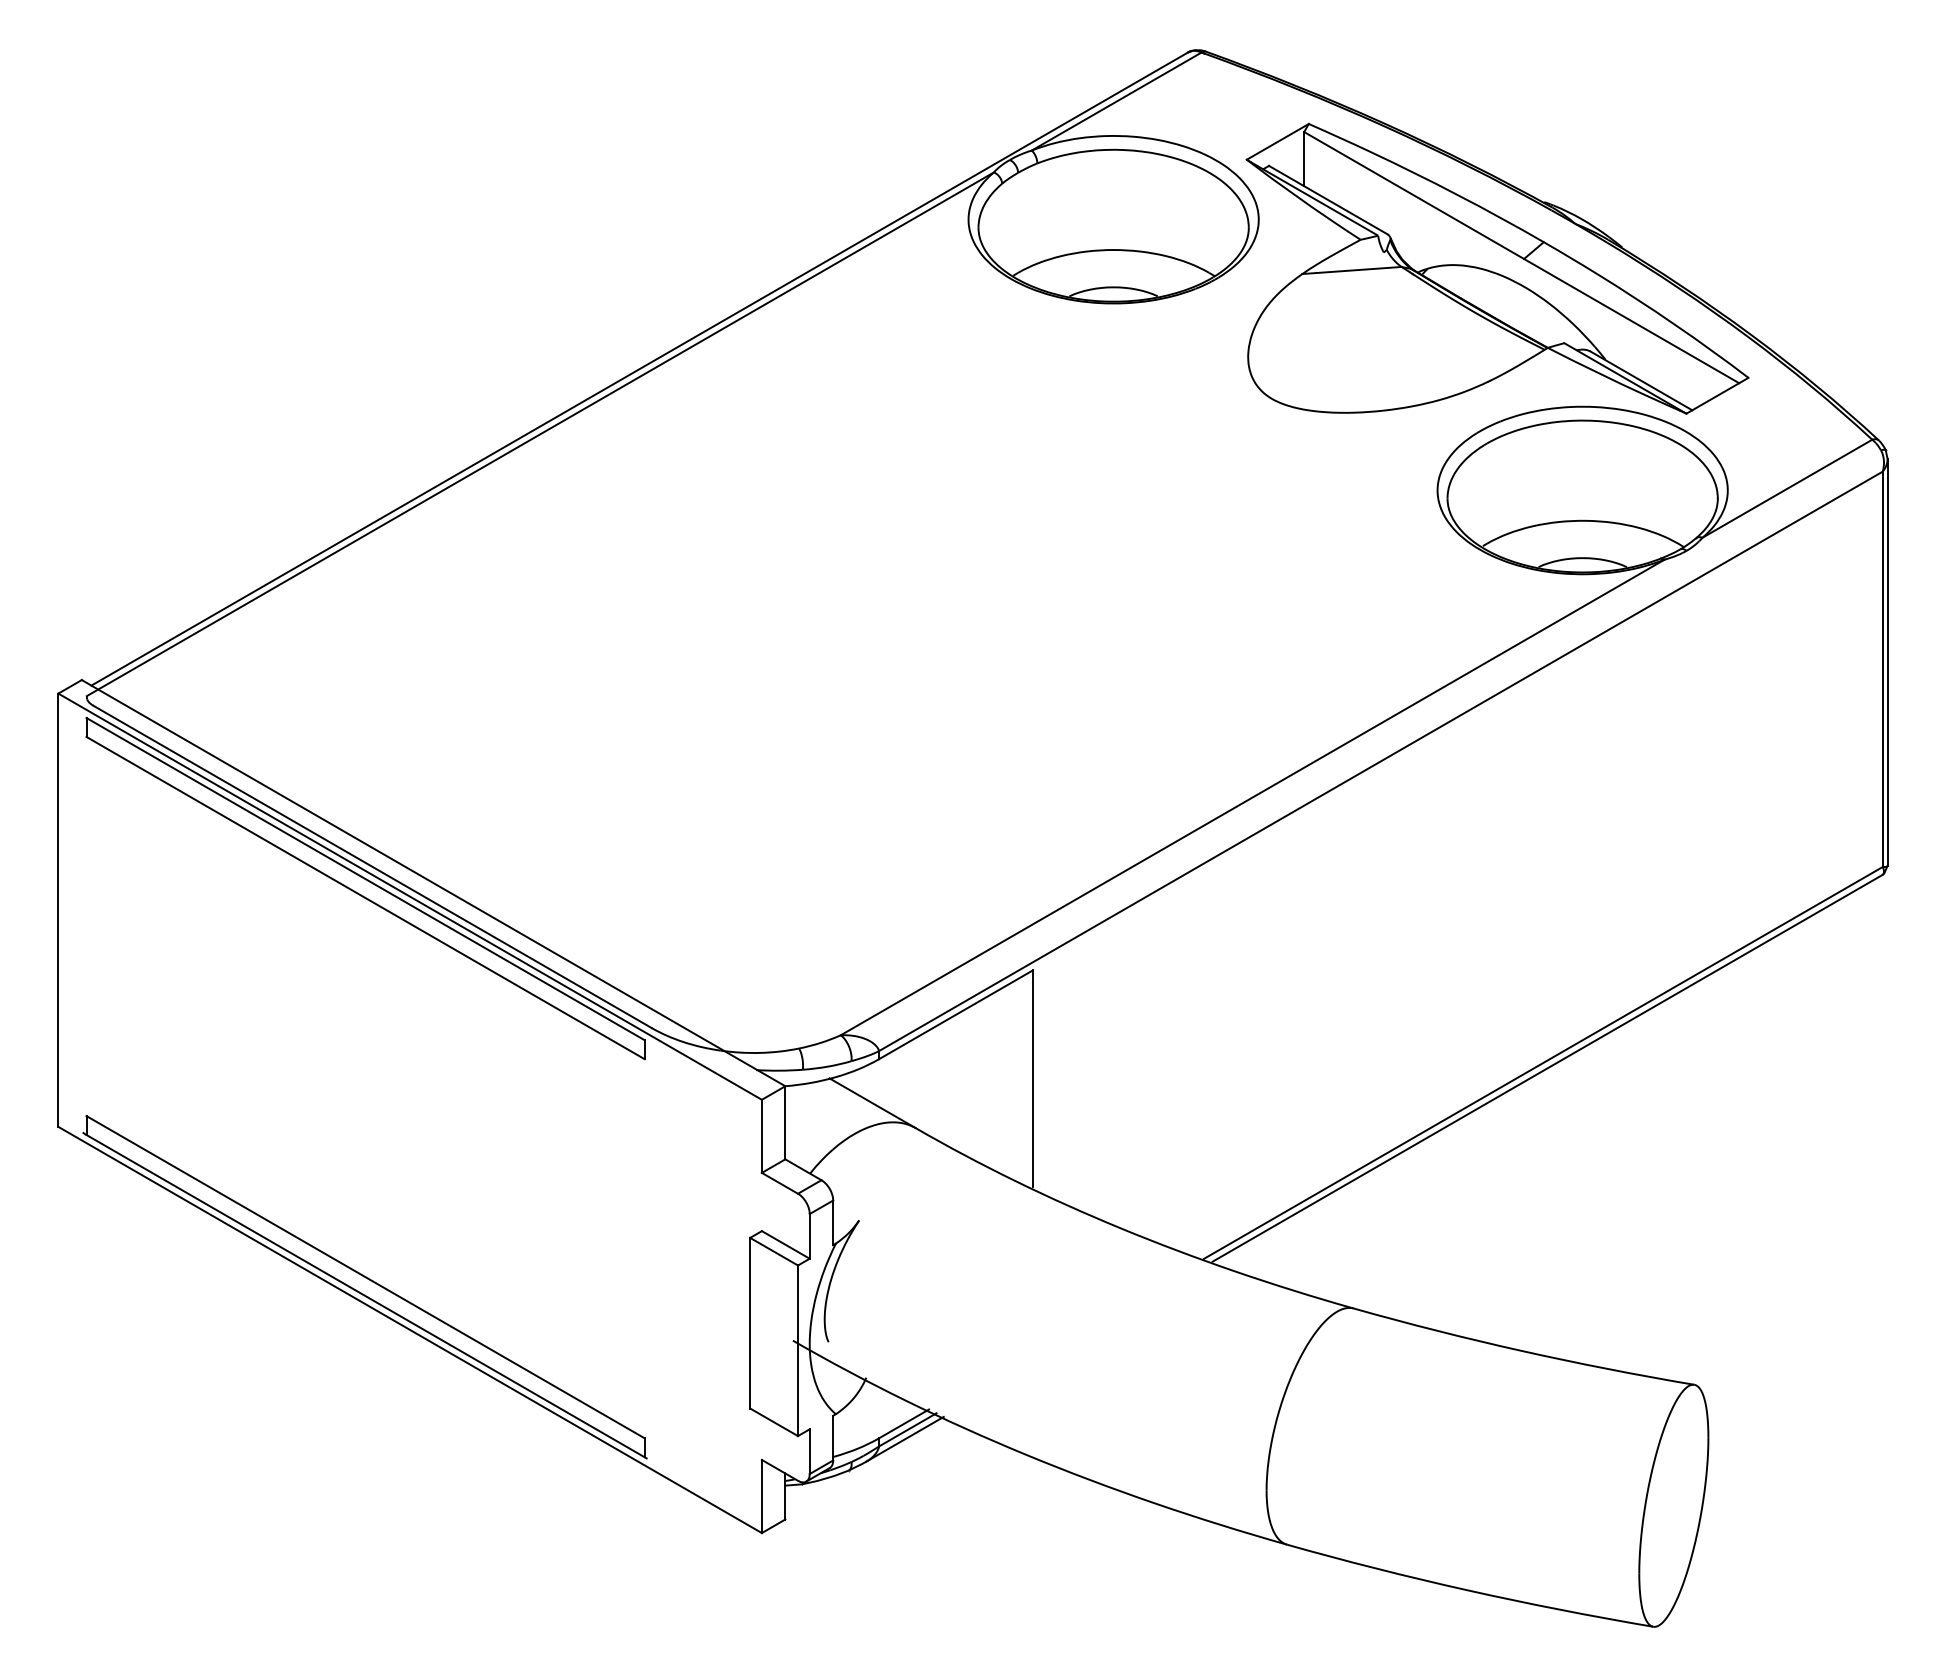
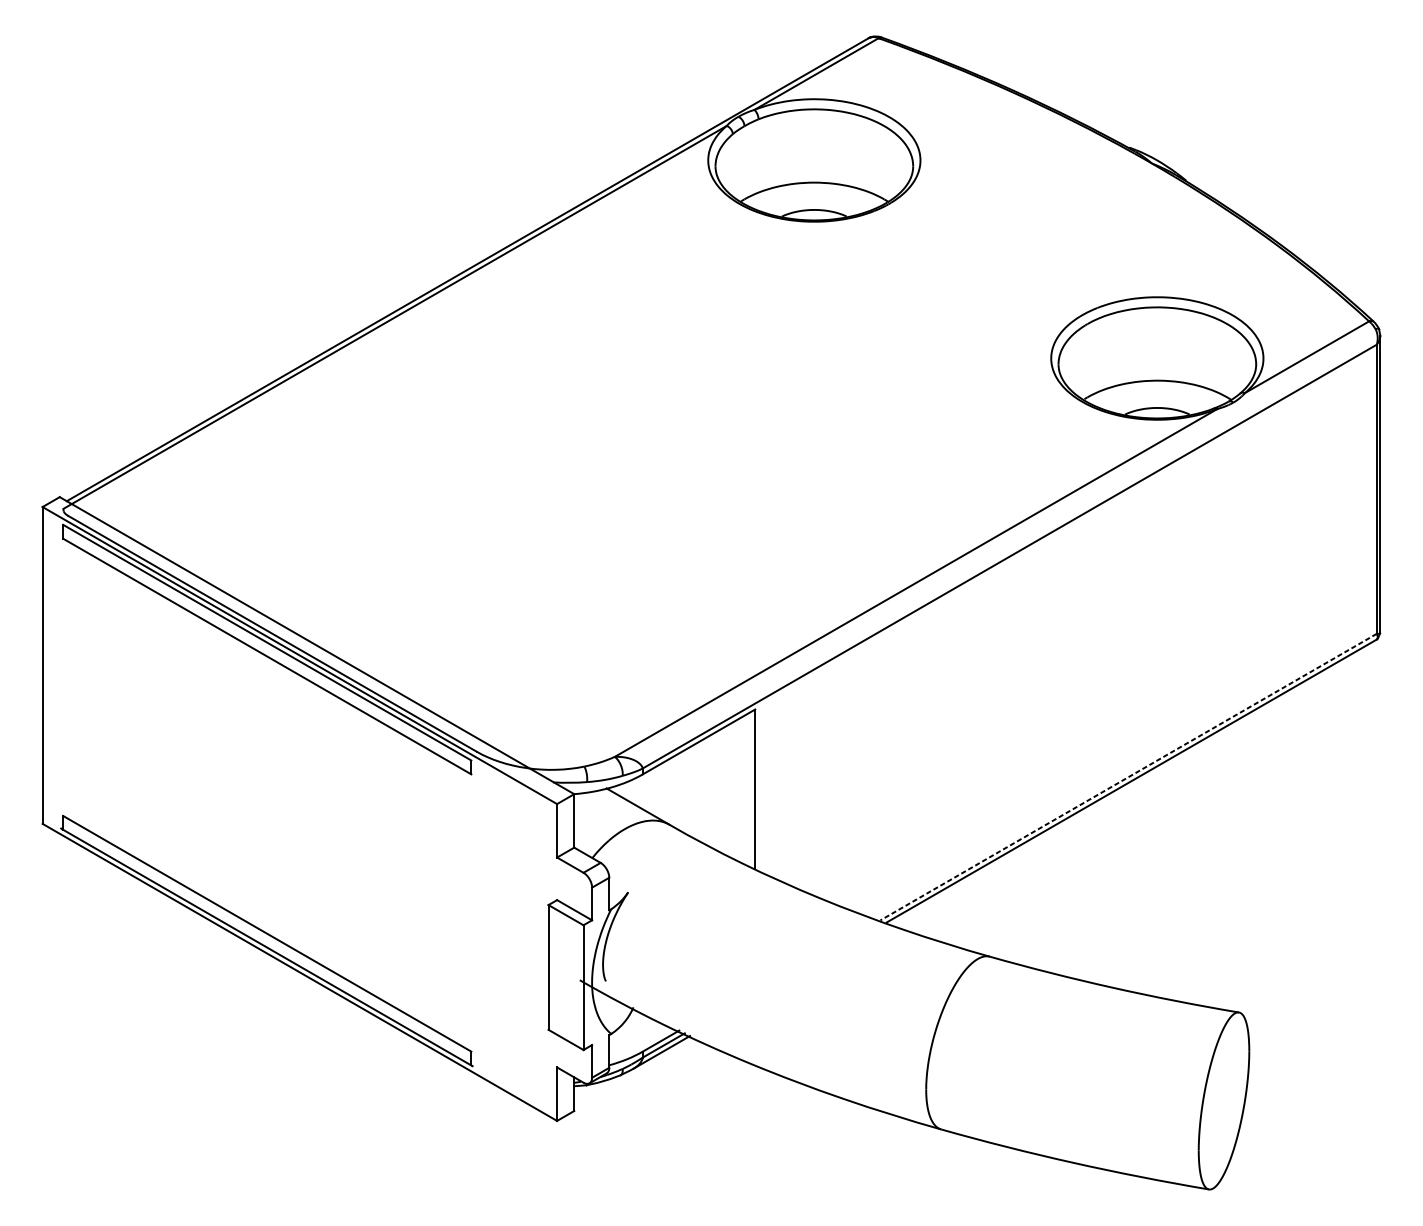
part: (1497, 268) -> (1095, 196), removed
line: (1543, 1062) -> (1128, 776), solid -> dashed

